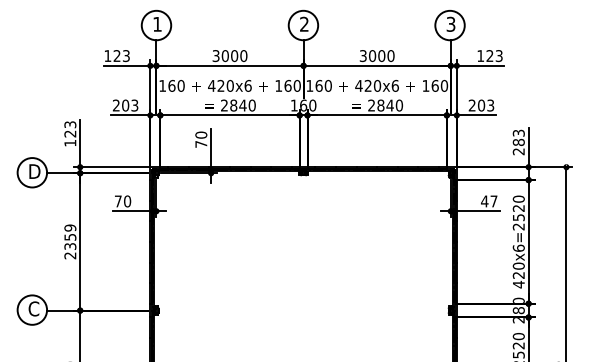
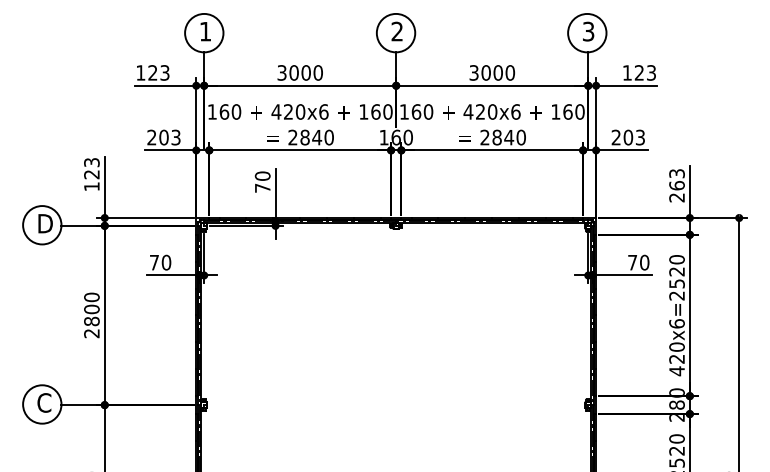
text: (518, 142) -> (676, 185), 283 -> 263
text: (489, 201) -> (638, 262), 47 -> 70
text: (70, 237) -> (91, 309), 2359 -> 2800

